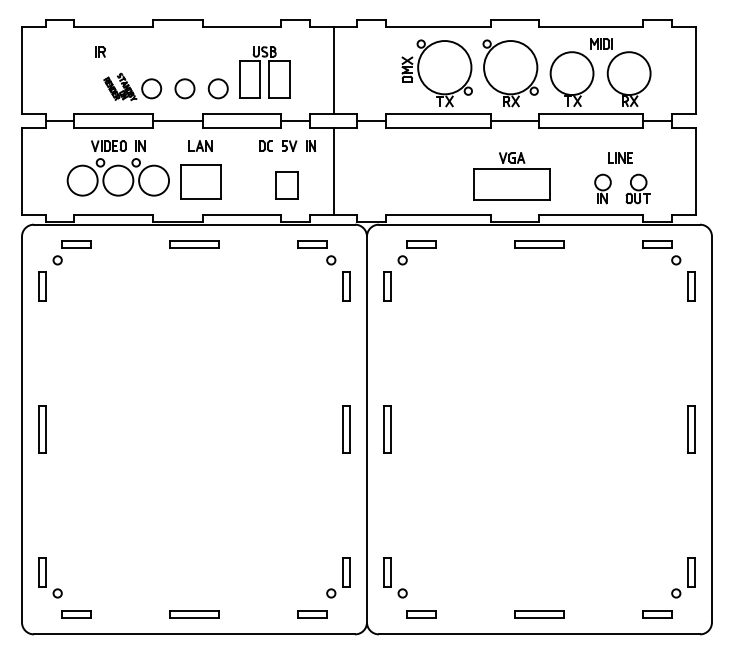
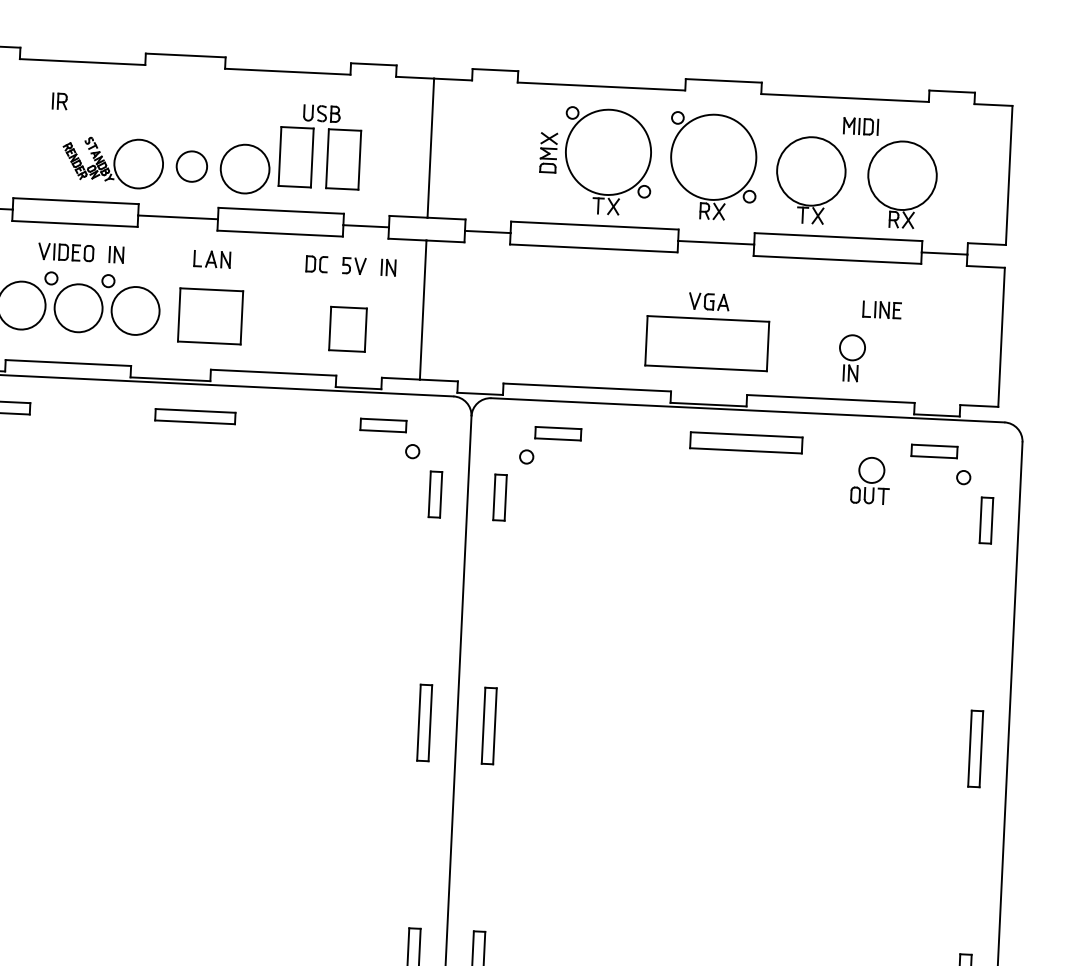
circle: (151, 88) -> (138, 163), size x1.6
circle: (217, 88) -> (243, 168), size x1.6
part: (637, 188) -> (869, 479), moved
part: (539, 244) -> (746, 441), size x1.4

